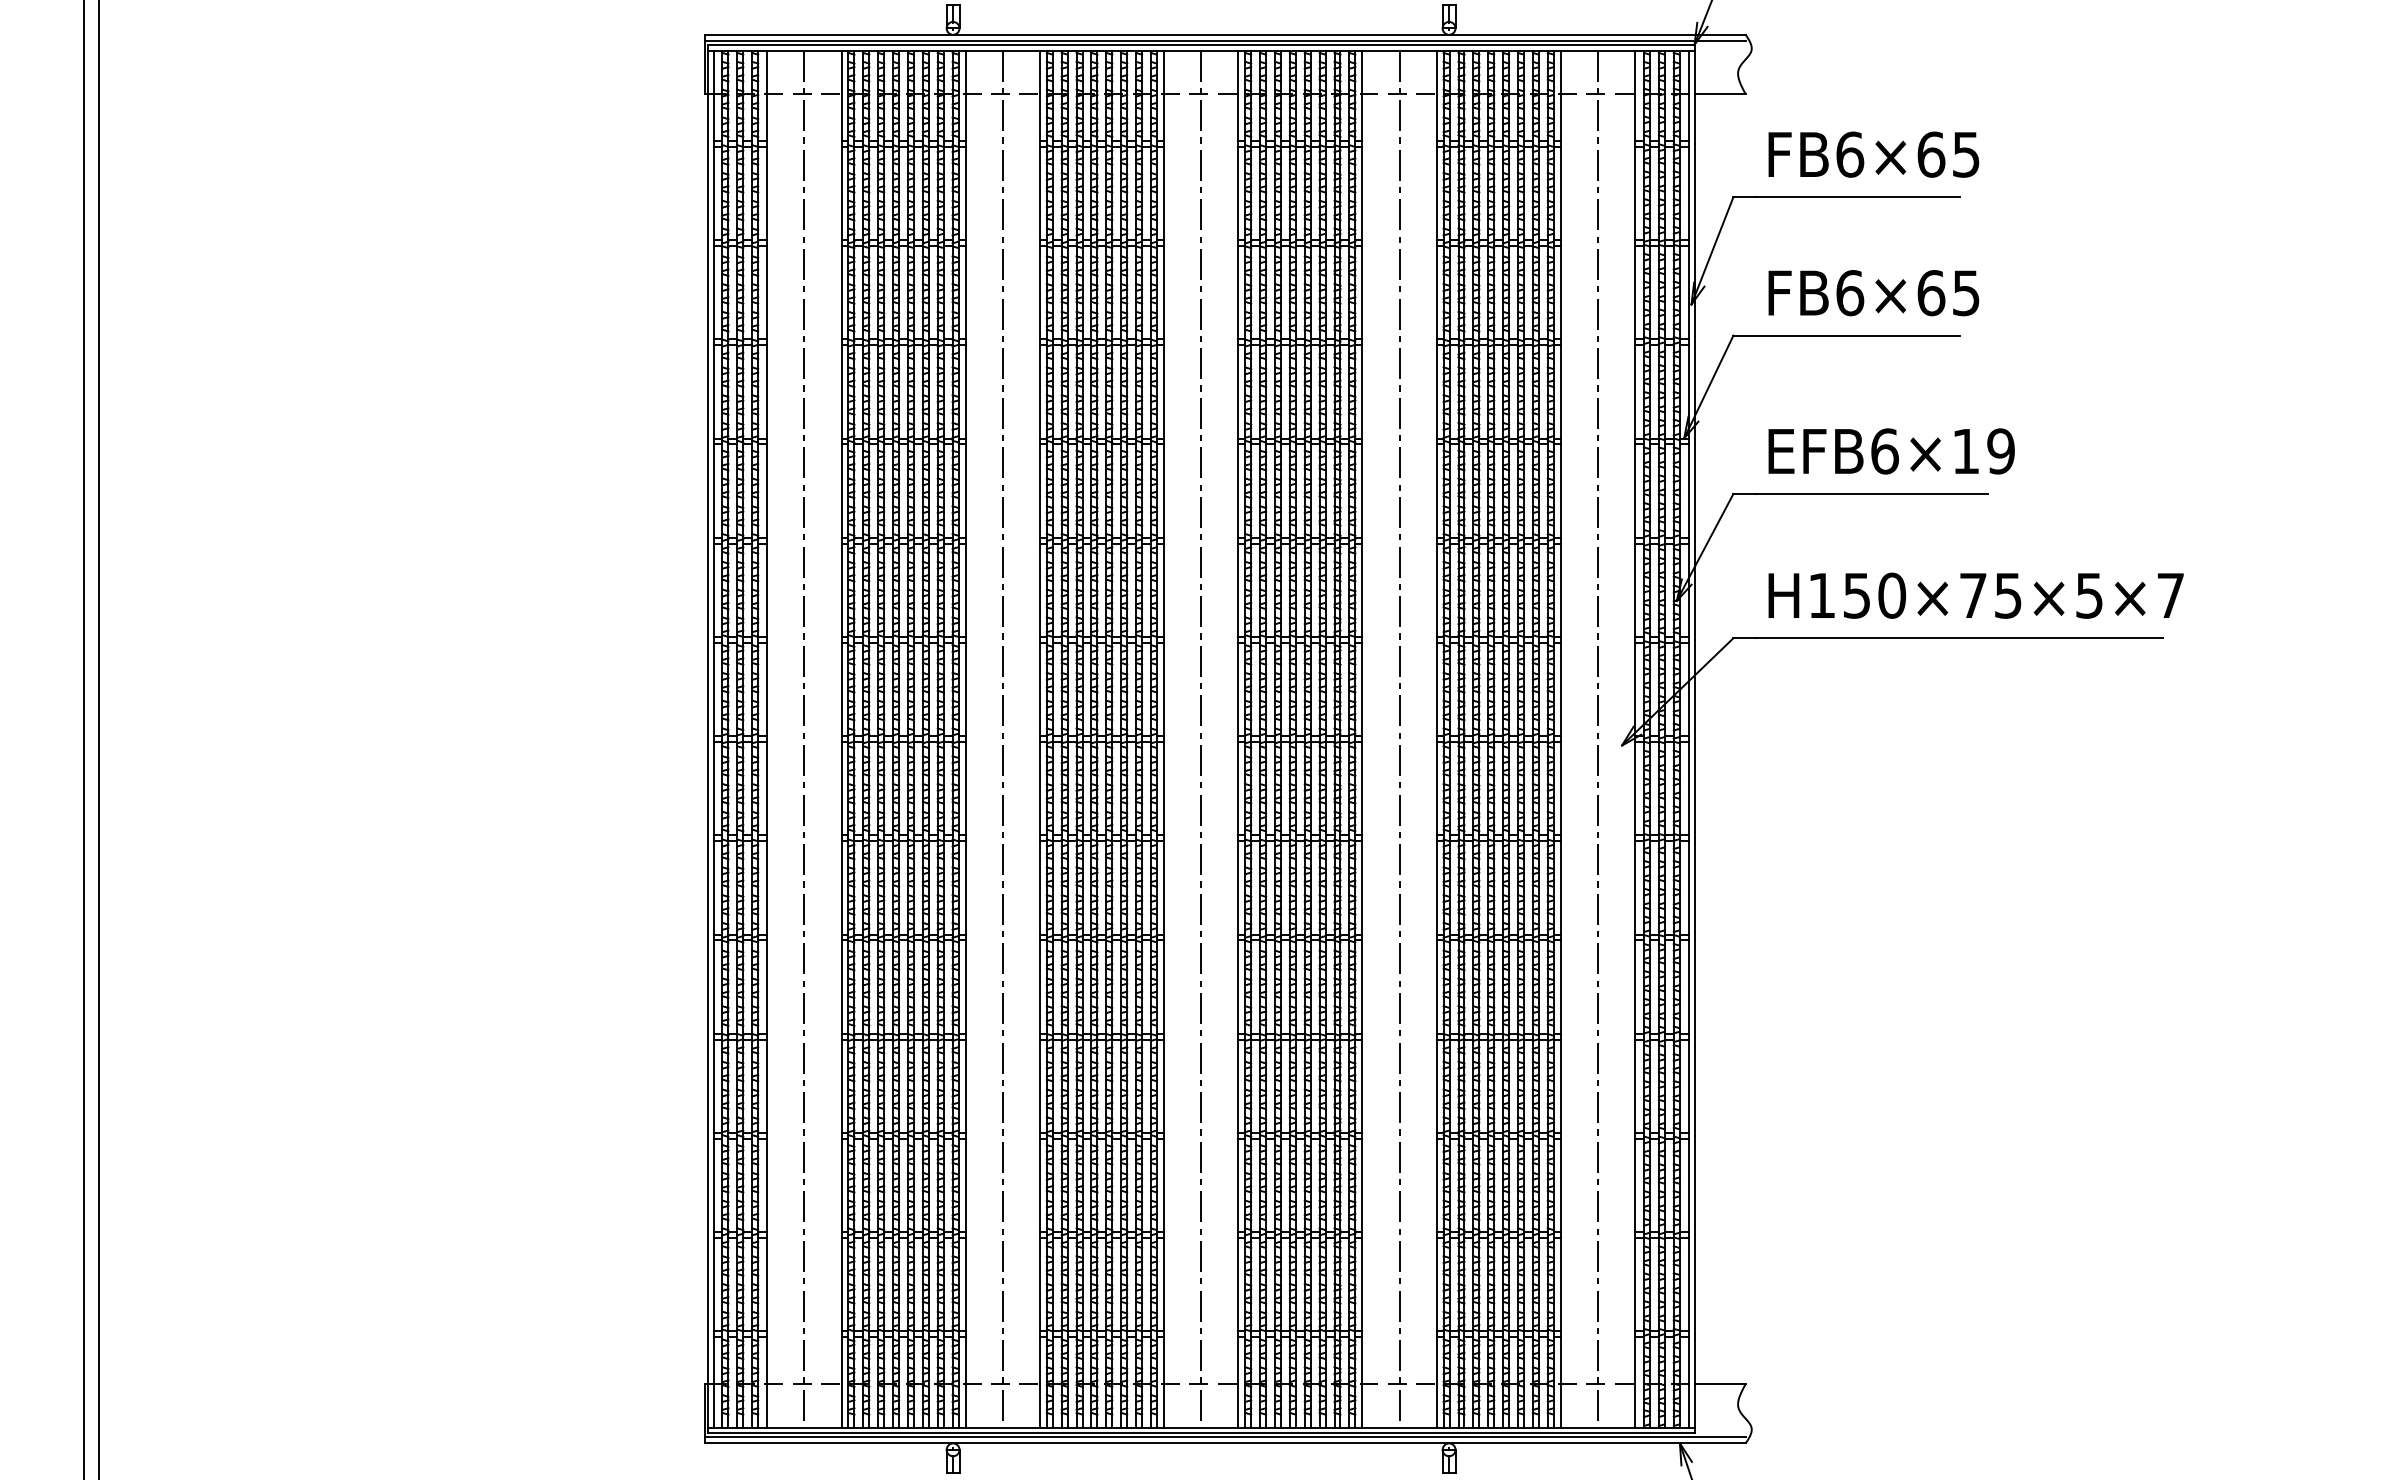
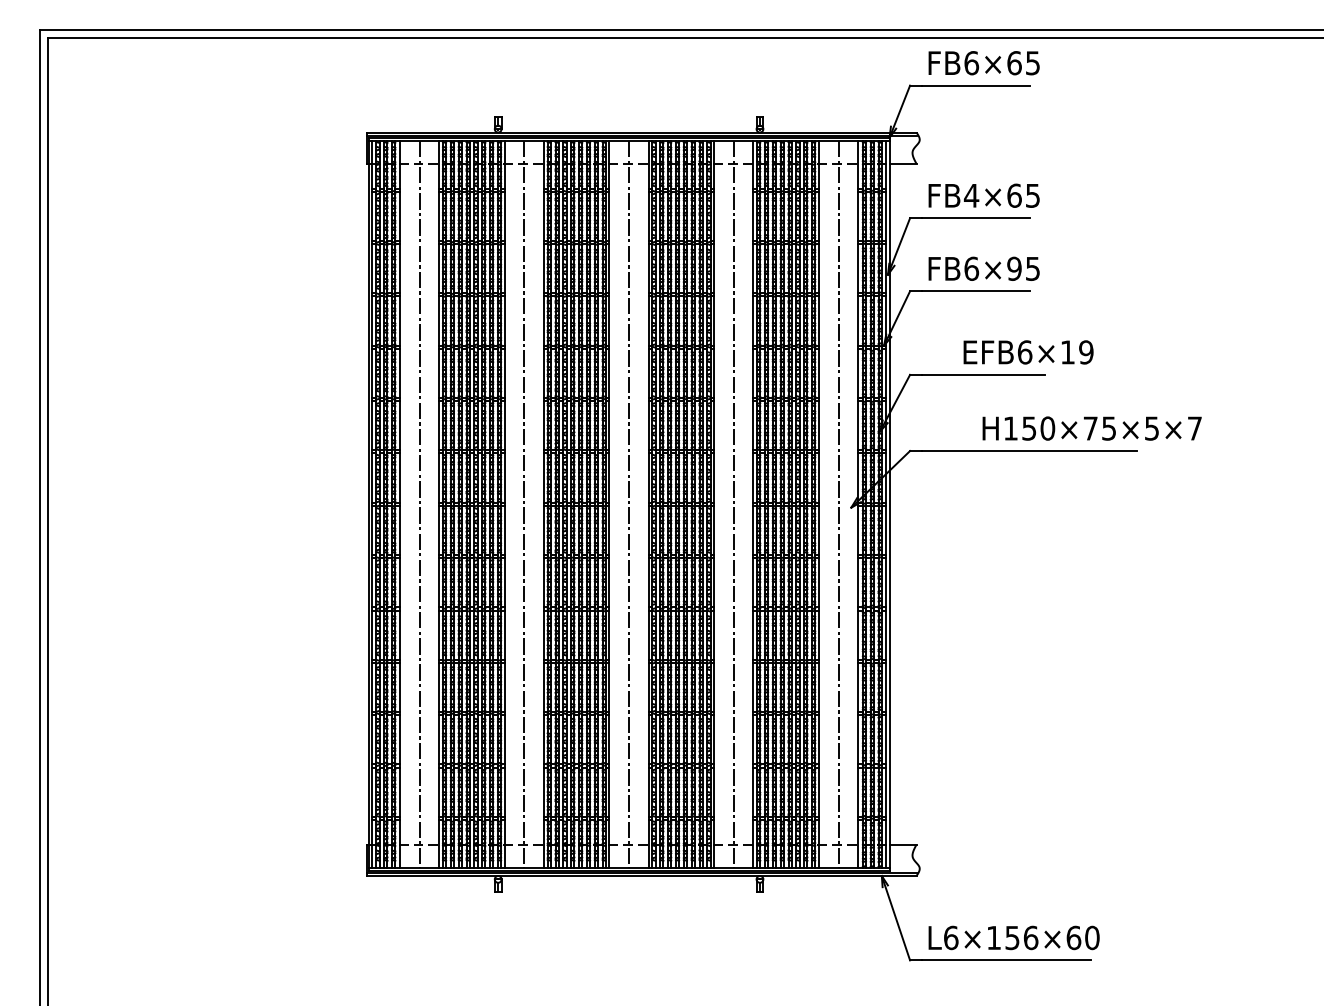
text: (1849, 154) -> (971, 195), FB6×65 -> FB4×65
text: (1931, 292) -> (1014, 268), FB6×65 -> FB6×95
text: (1891, 451) -> (1028, 352), moved
text: (1974, 595) -> (1091, 428), moved

